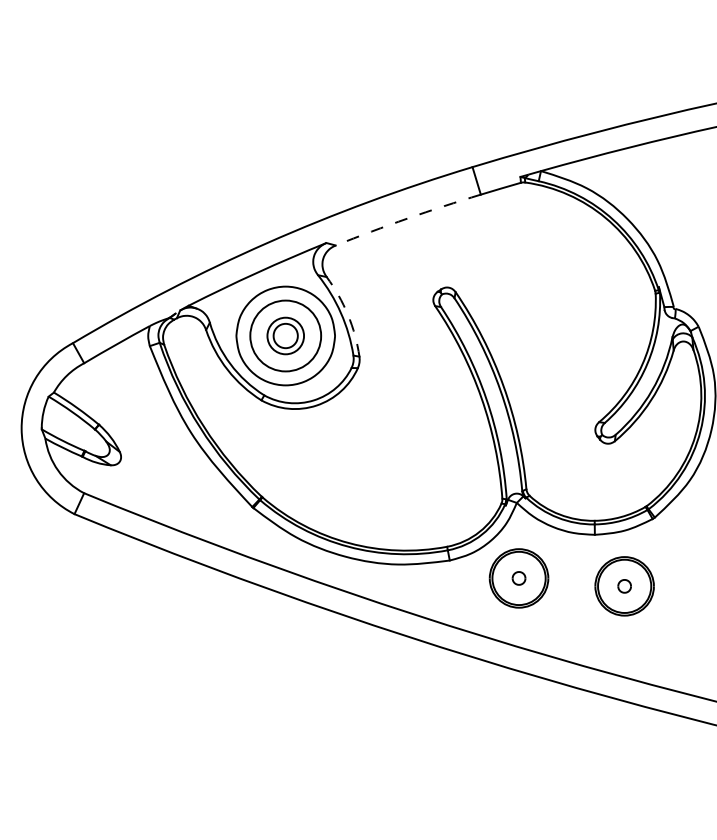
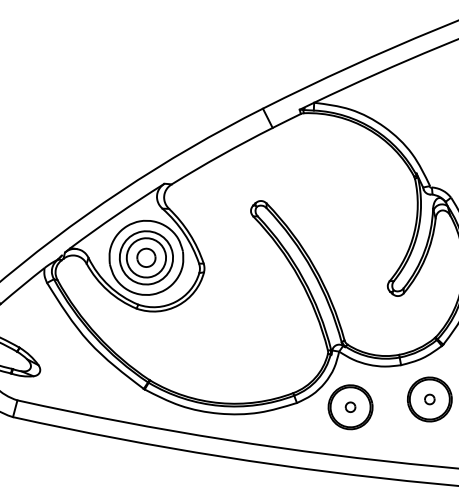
arc: (407, 218) -> (221, 155), dashed -> solid
arc: (347, 314) -> (189, 233), dashed -> solid
circle: (285, 335) -> (146, 257), size x1.43

